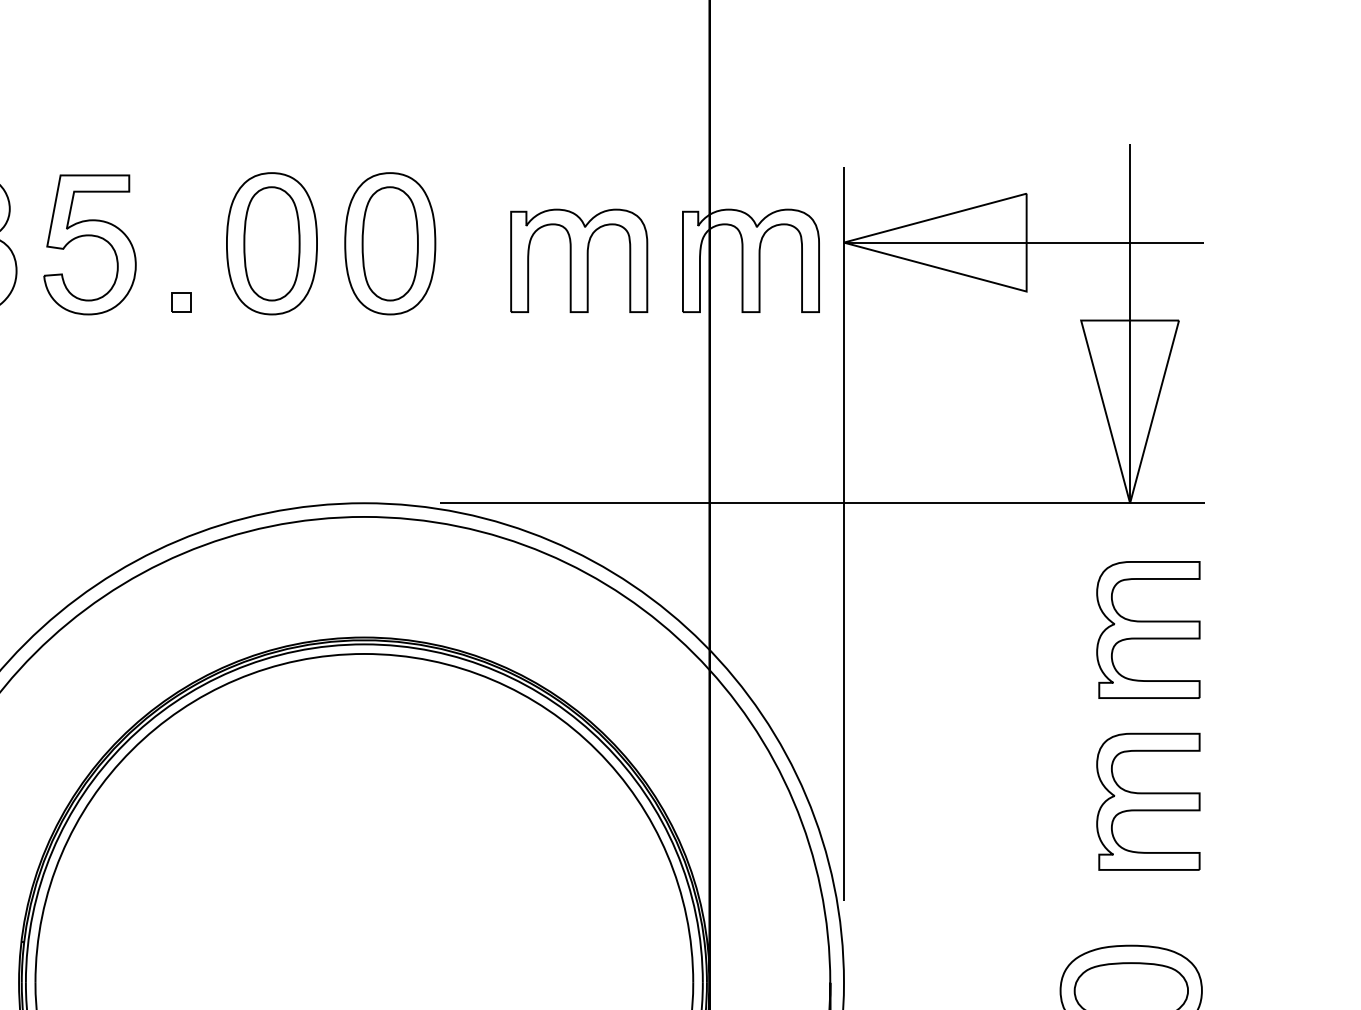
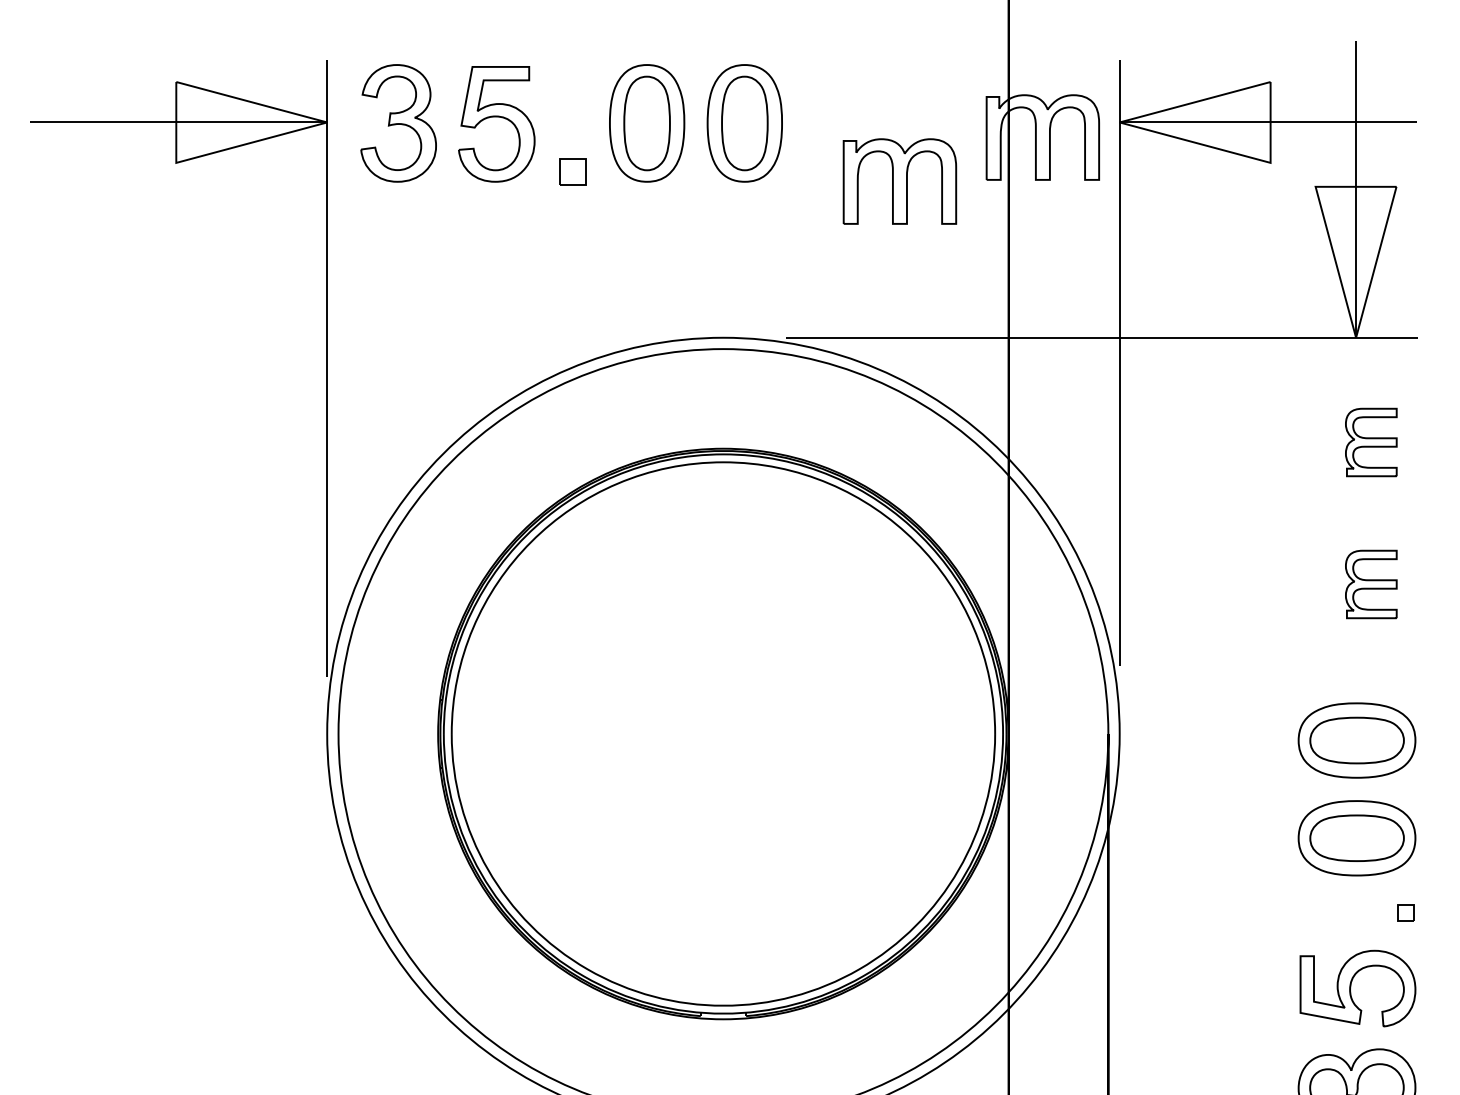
part: (578, 260) -> (899, 181), moved
part: (180, 301) -> (571, 171), size x1.6
part: (1148, 629) -> (1371, 442), size x0.6
part: (1148, 801) -> (1371, 584), size x0.6

